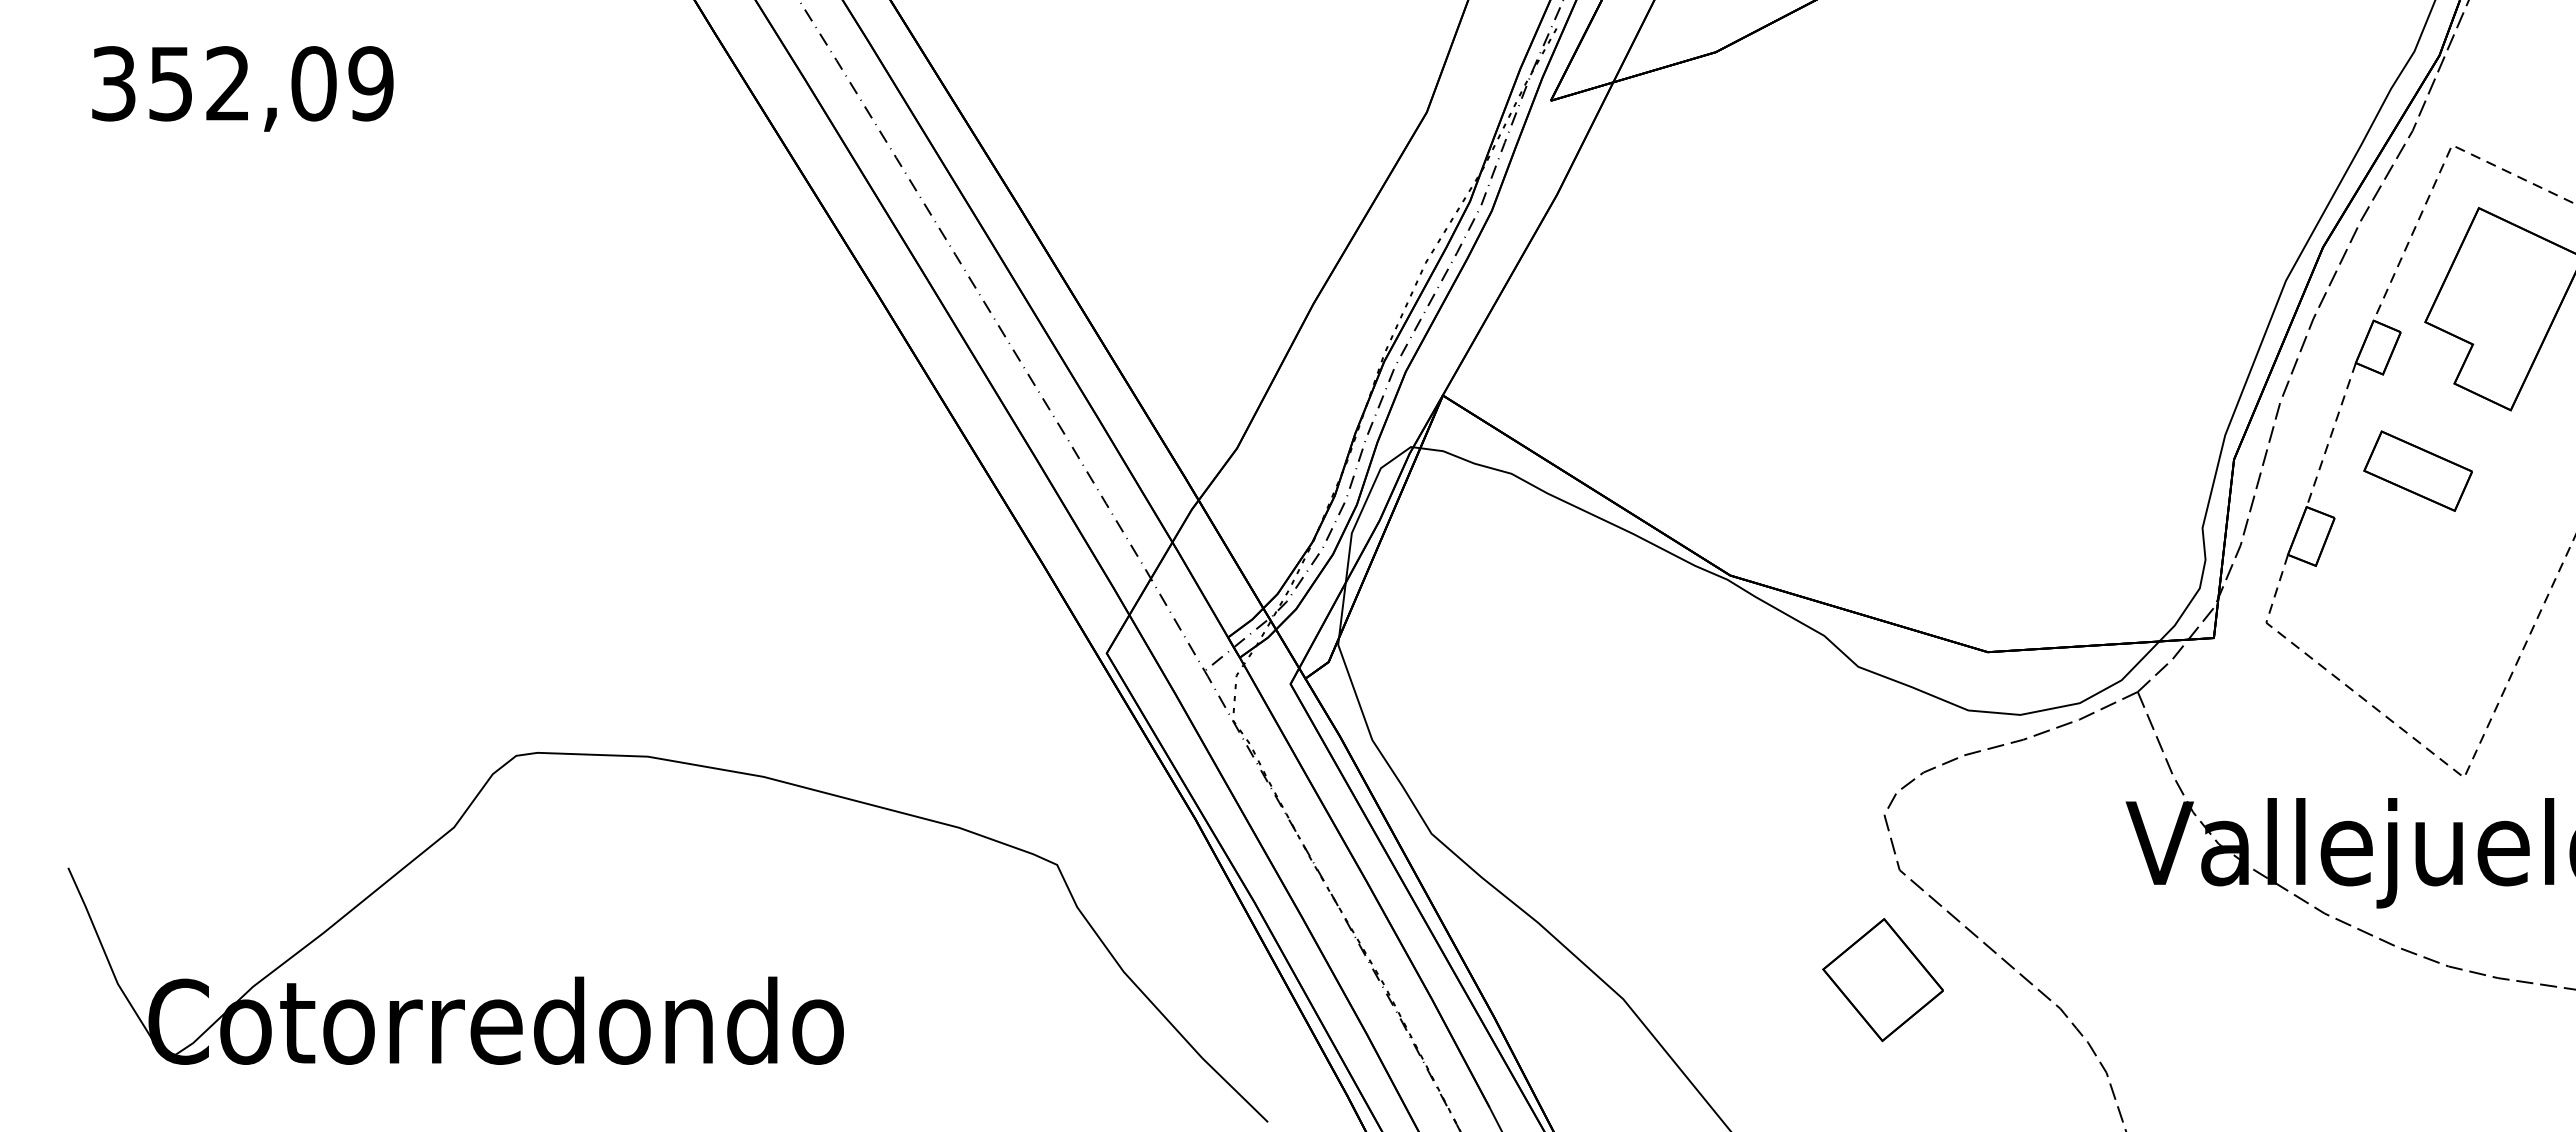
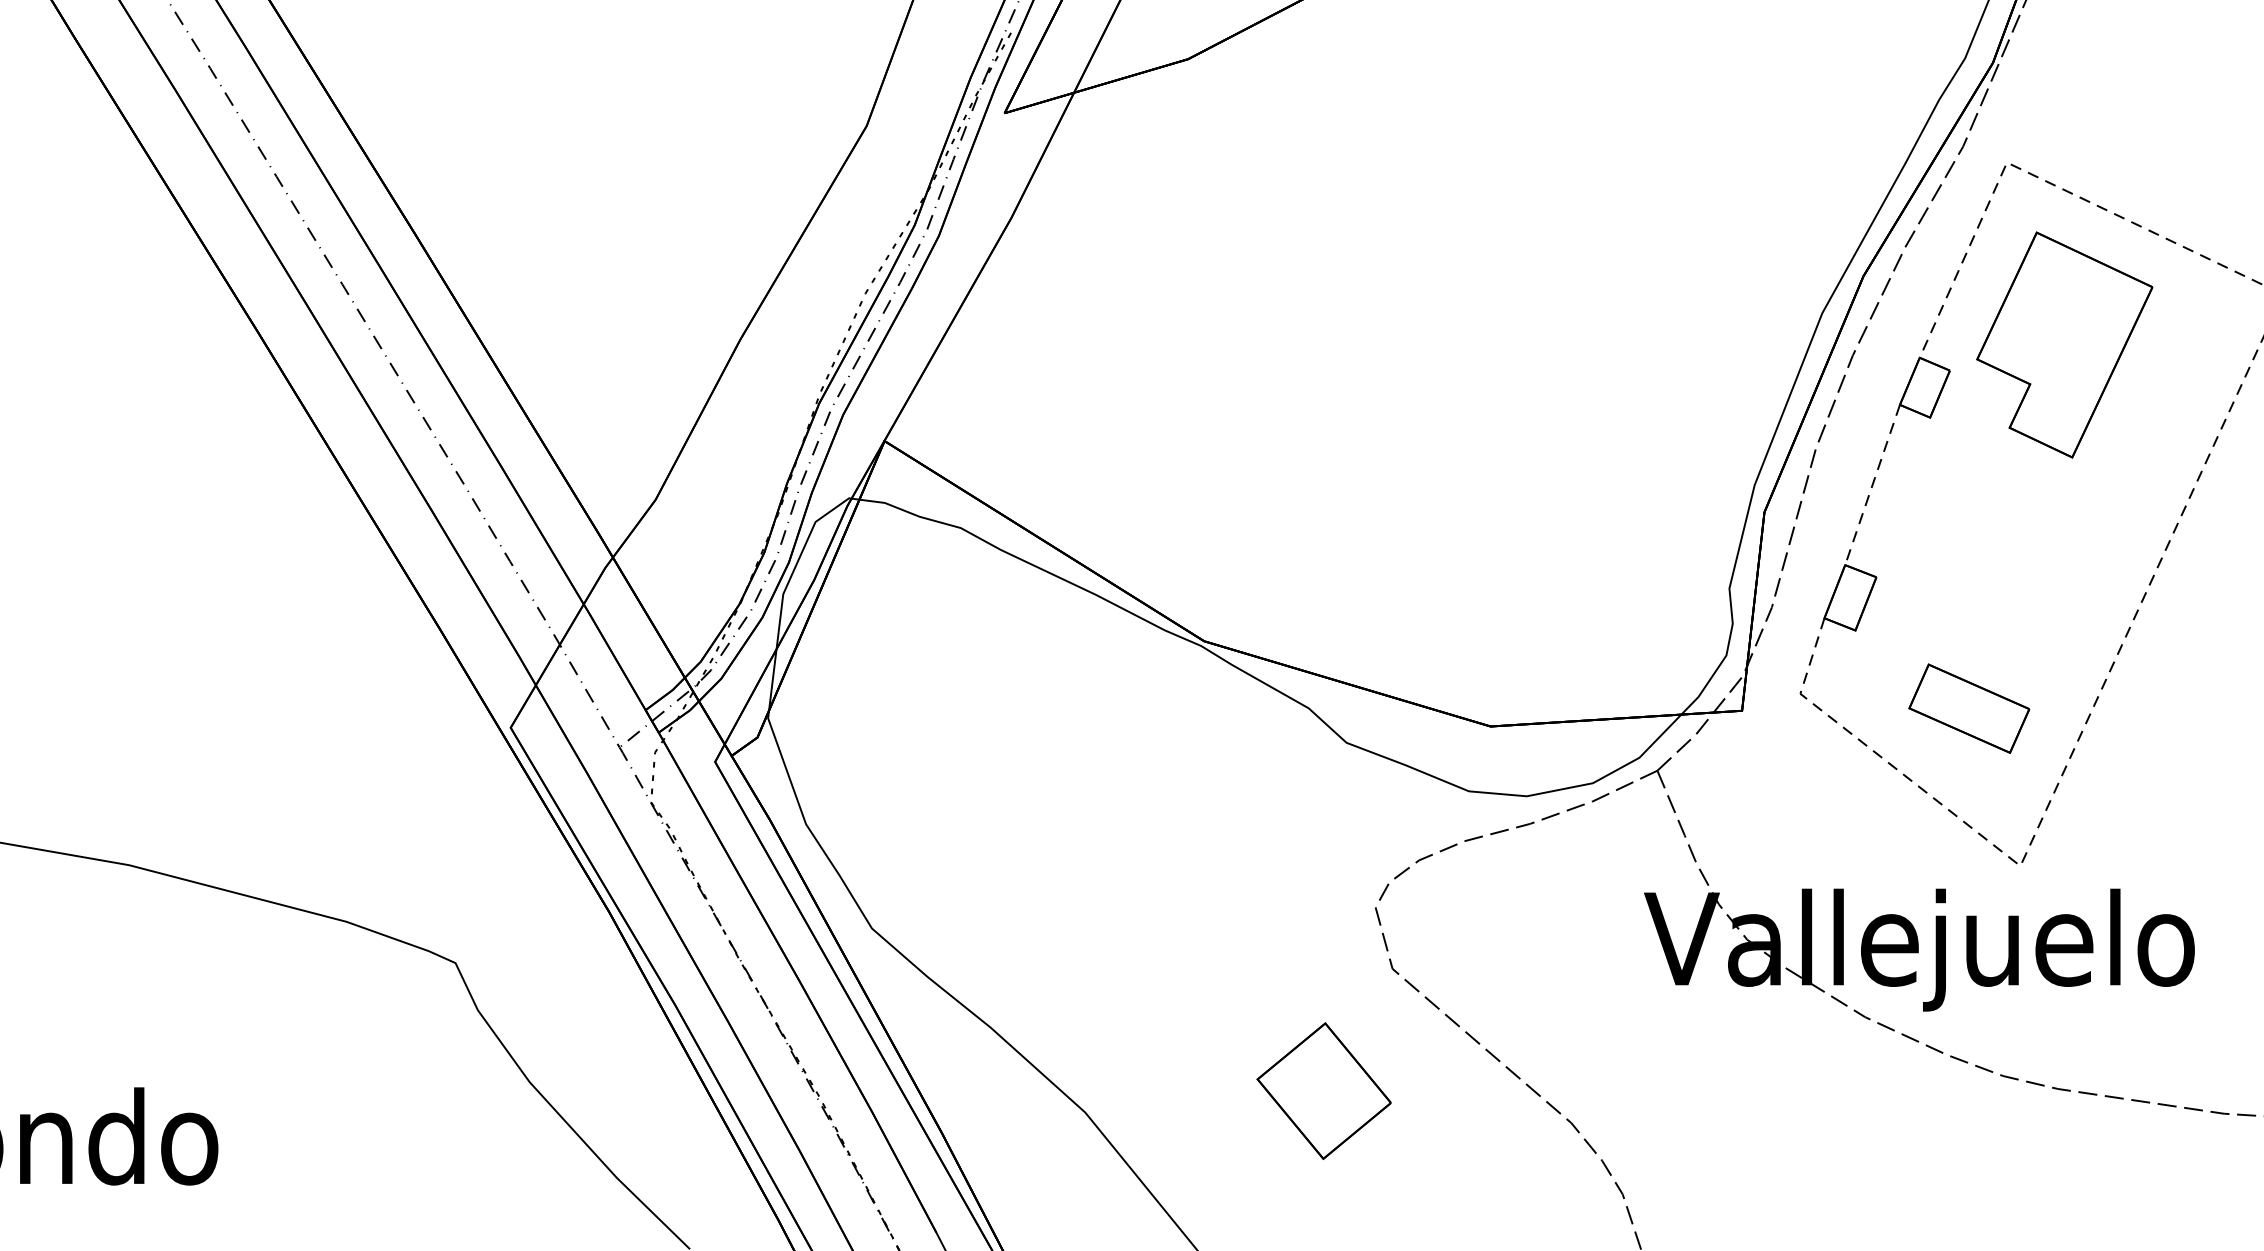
part: (2417, 470) -> (1968, 707), moved
part: (1882, 980) -> (1323, 1091), moved

